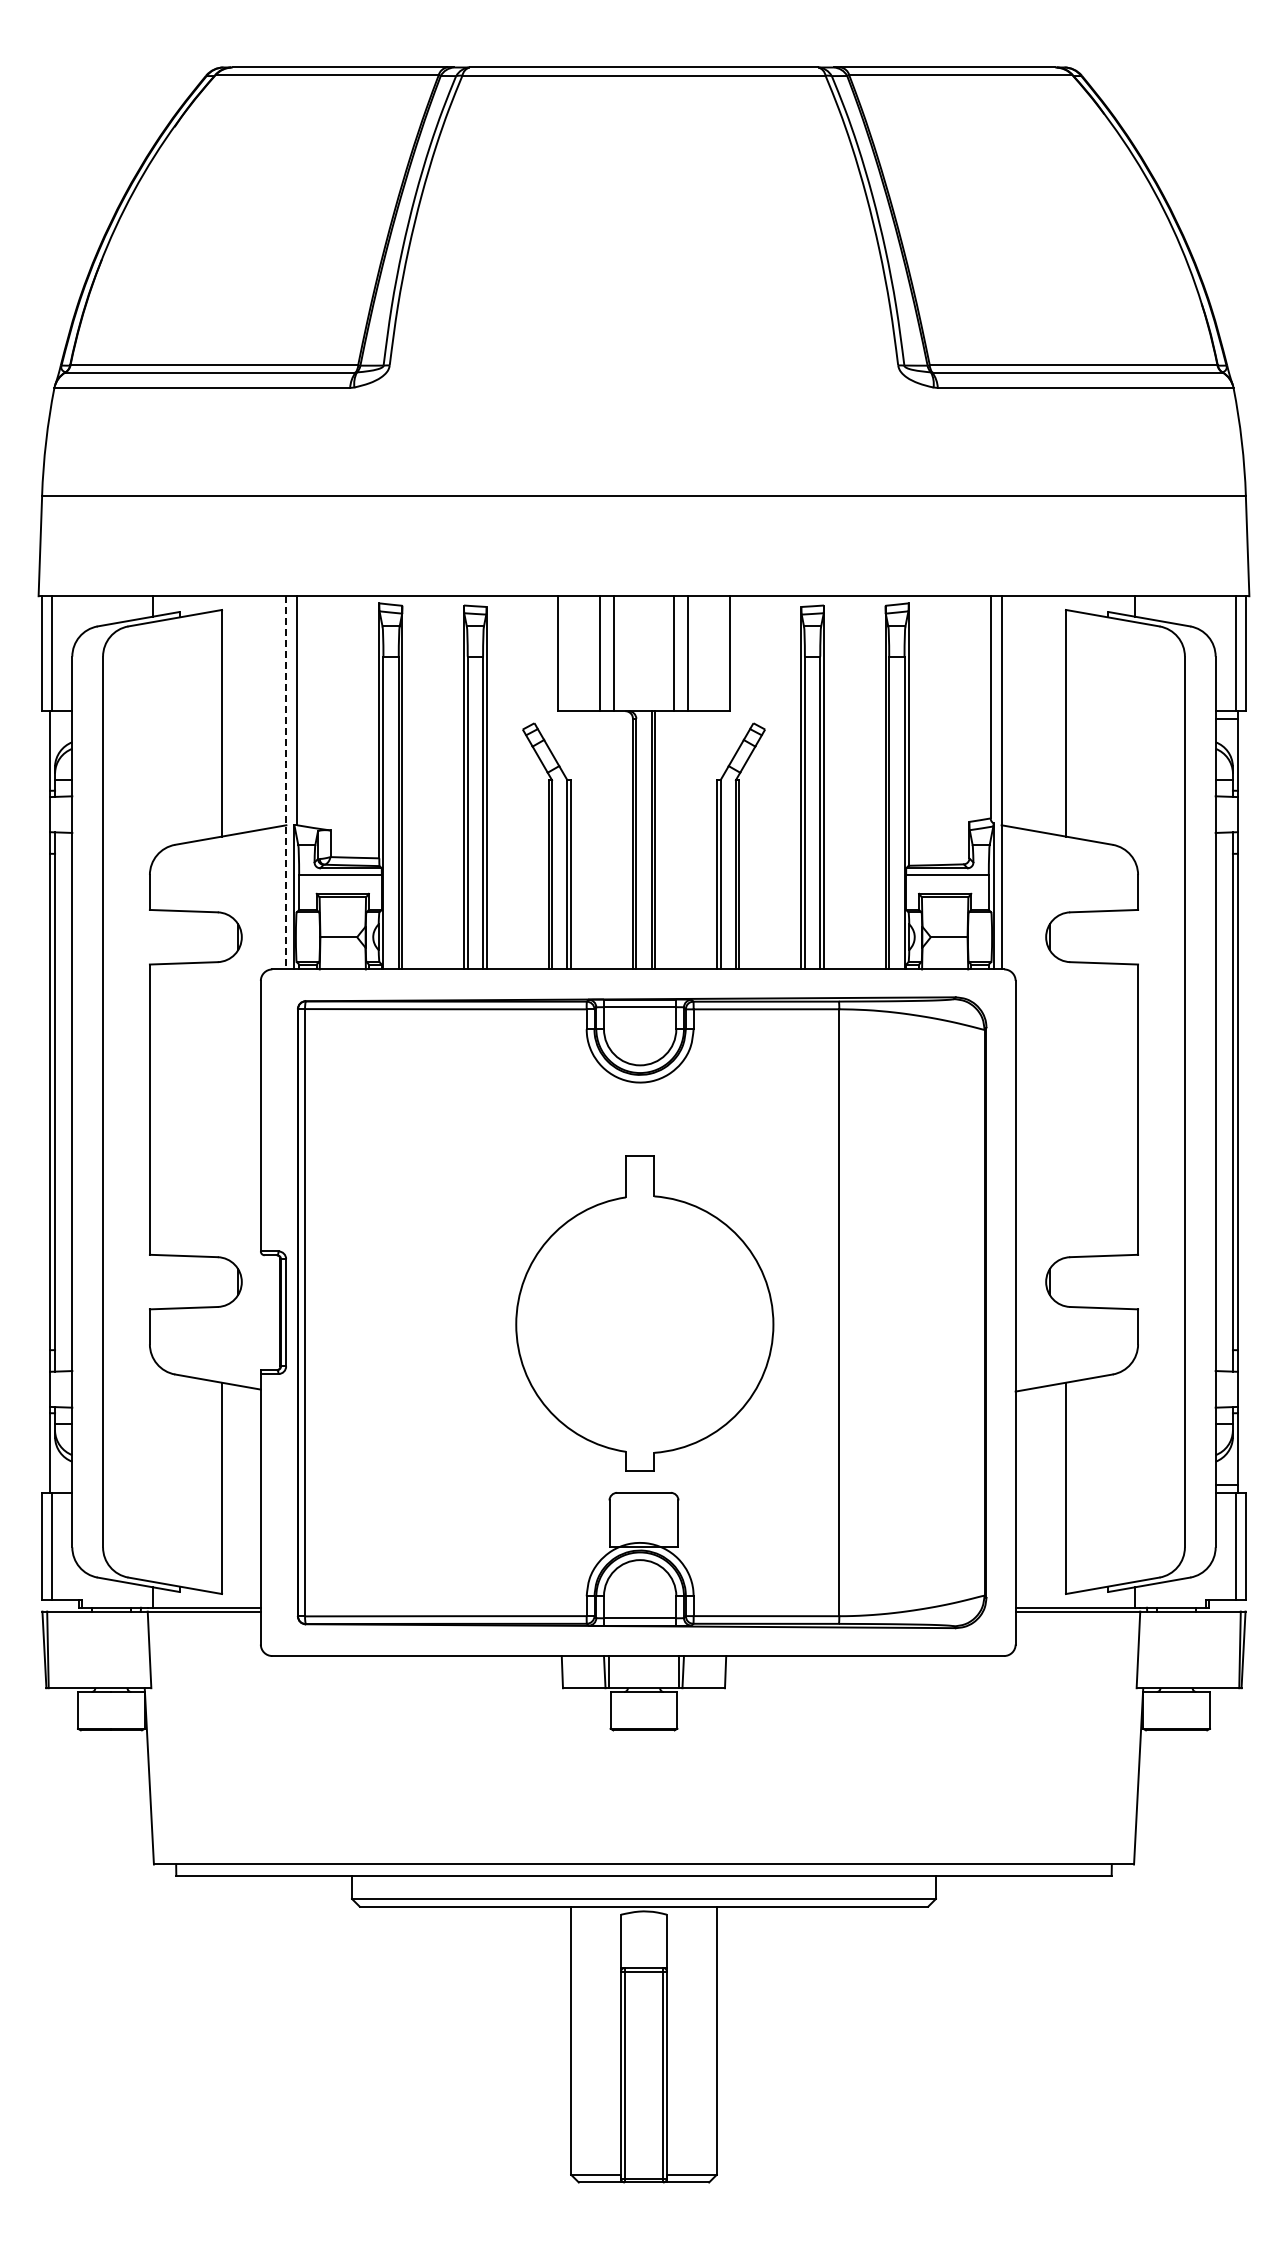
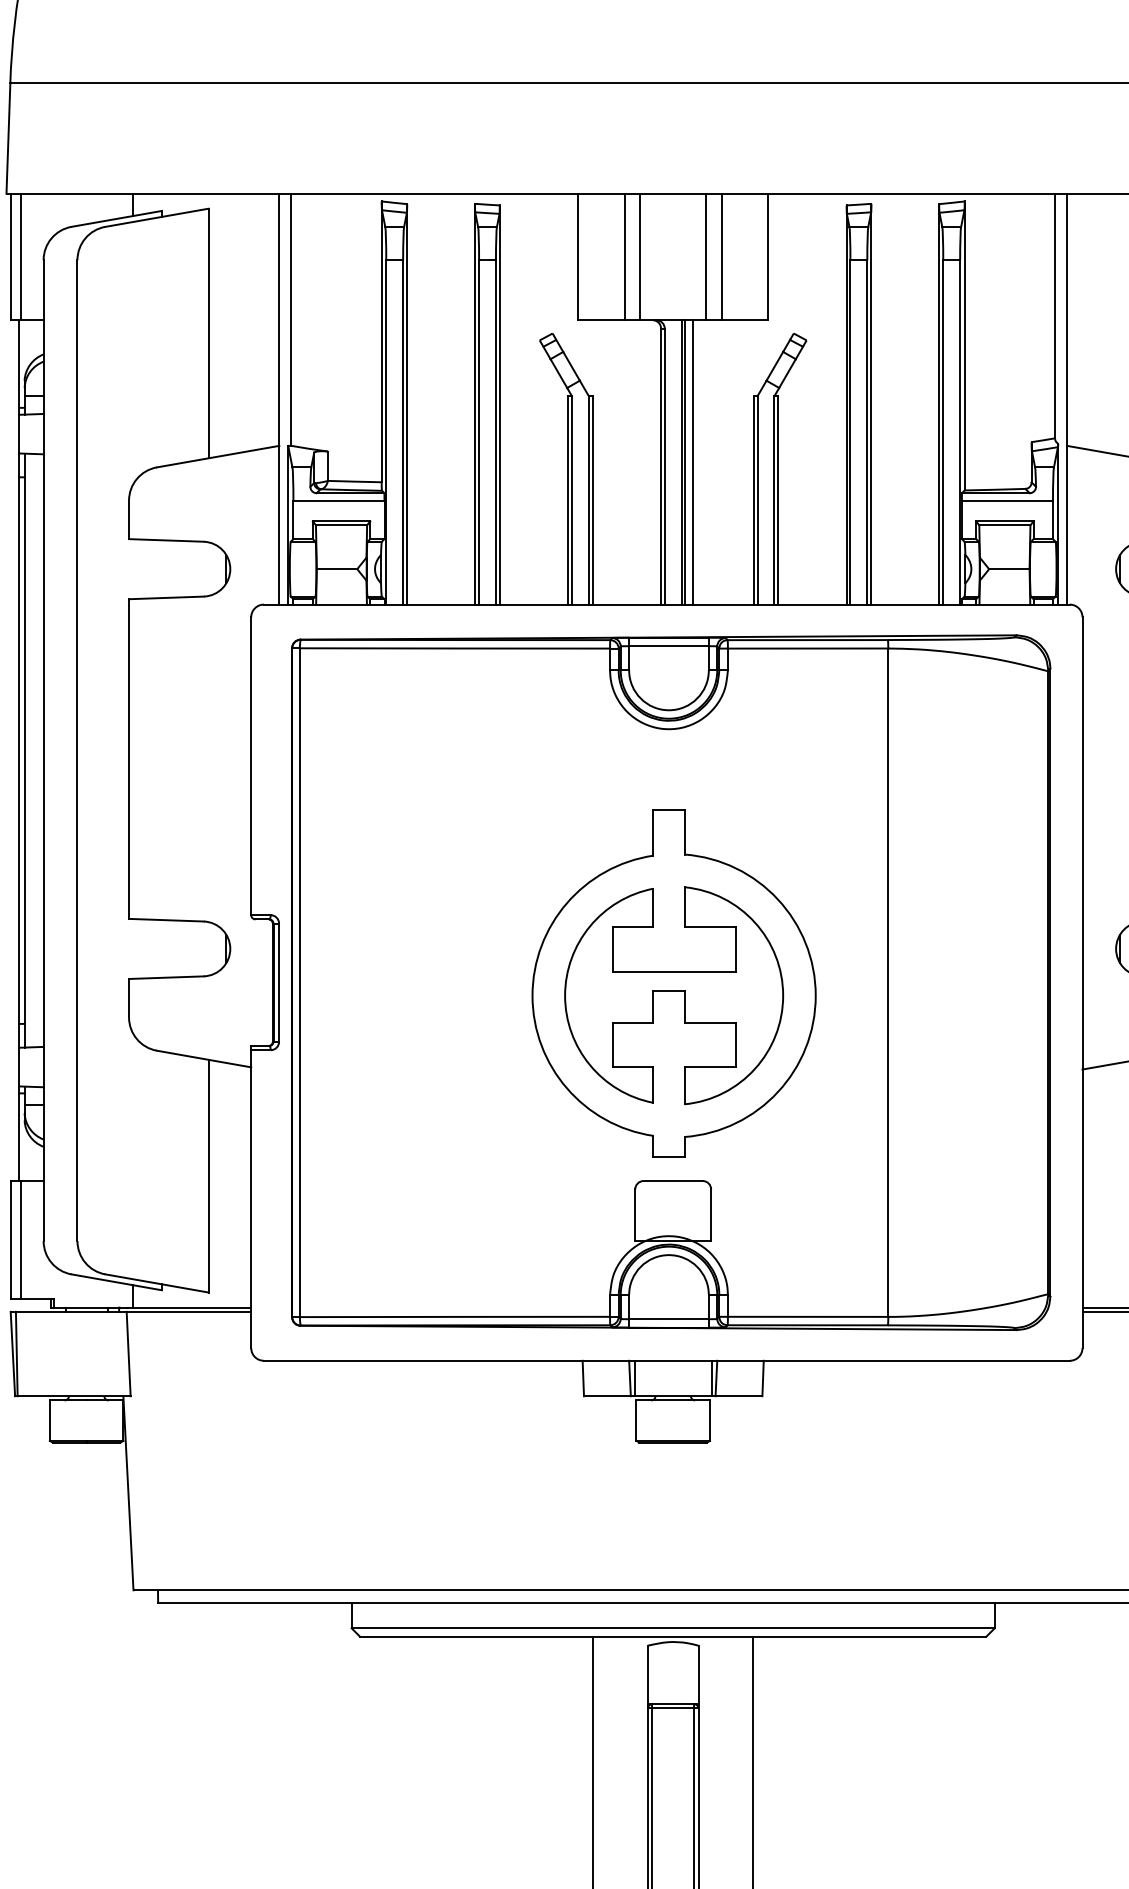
line: (286, 782) -> (279, 398), dashed -> solid
line: (662, 840) -> (693, 462), added
part: (644, 1324) -> (673, 995), added

